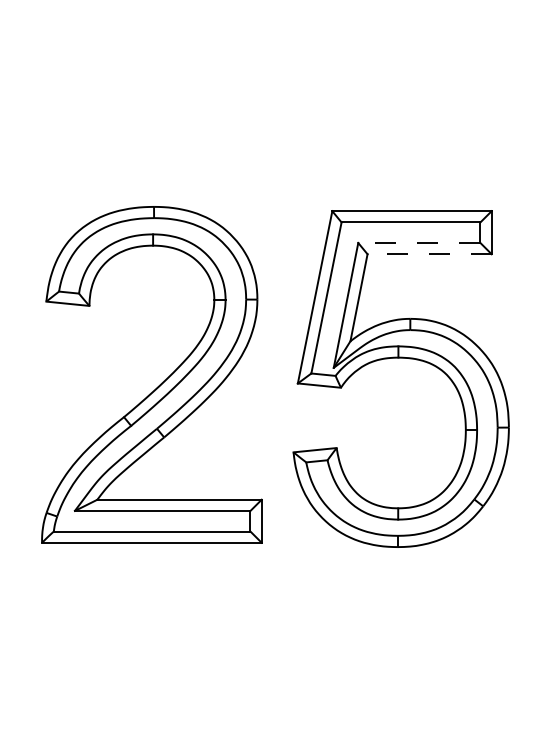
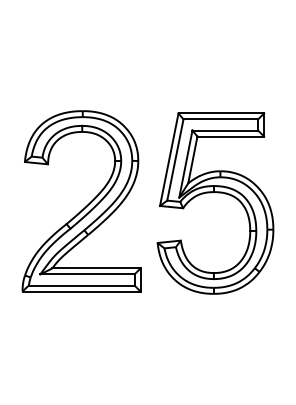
line: (419, 242) -> (225, 130), dashed -> solid
line: (429, 254) -> (230, 136), dashed -> solid

